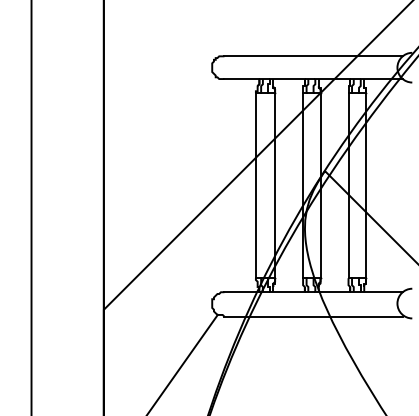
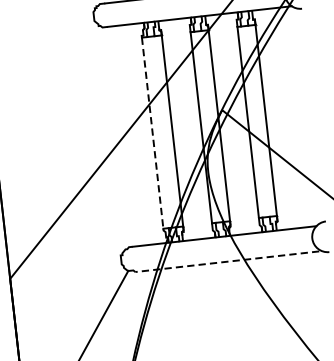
line: (255, 185) -> (152, 133), solid -> dashed
line: (313, 316) -> (227, 261), solid -> dashed

